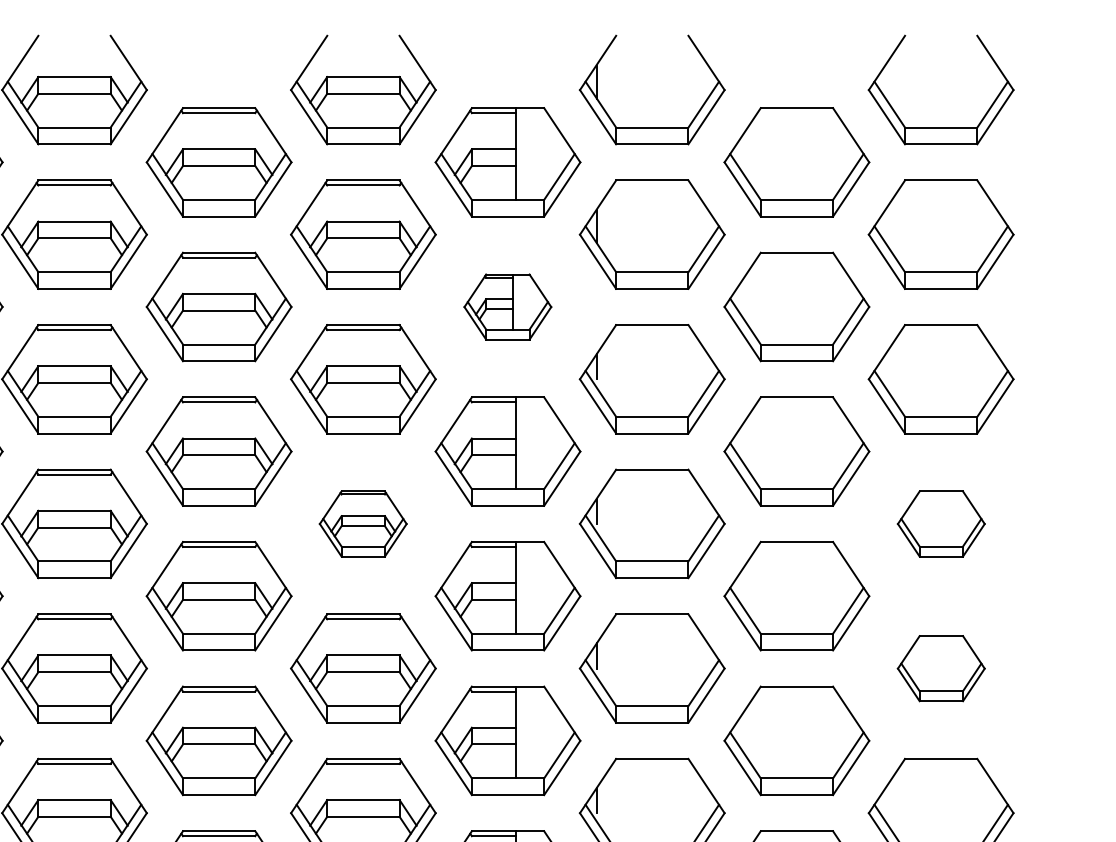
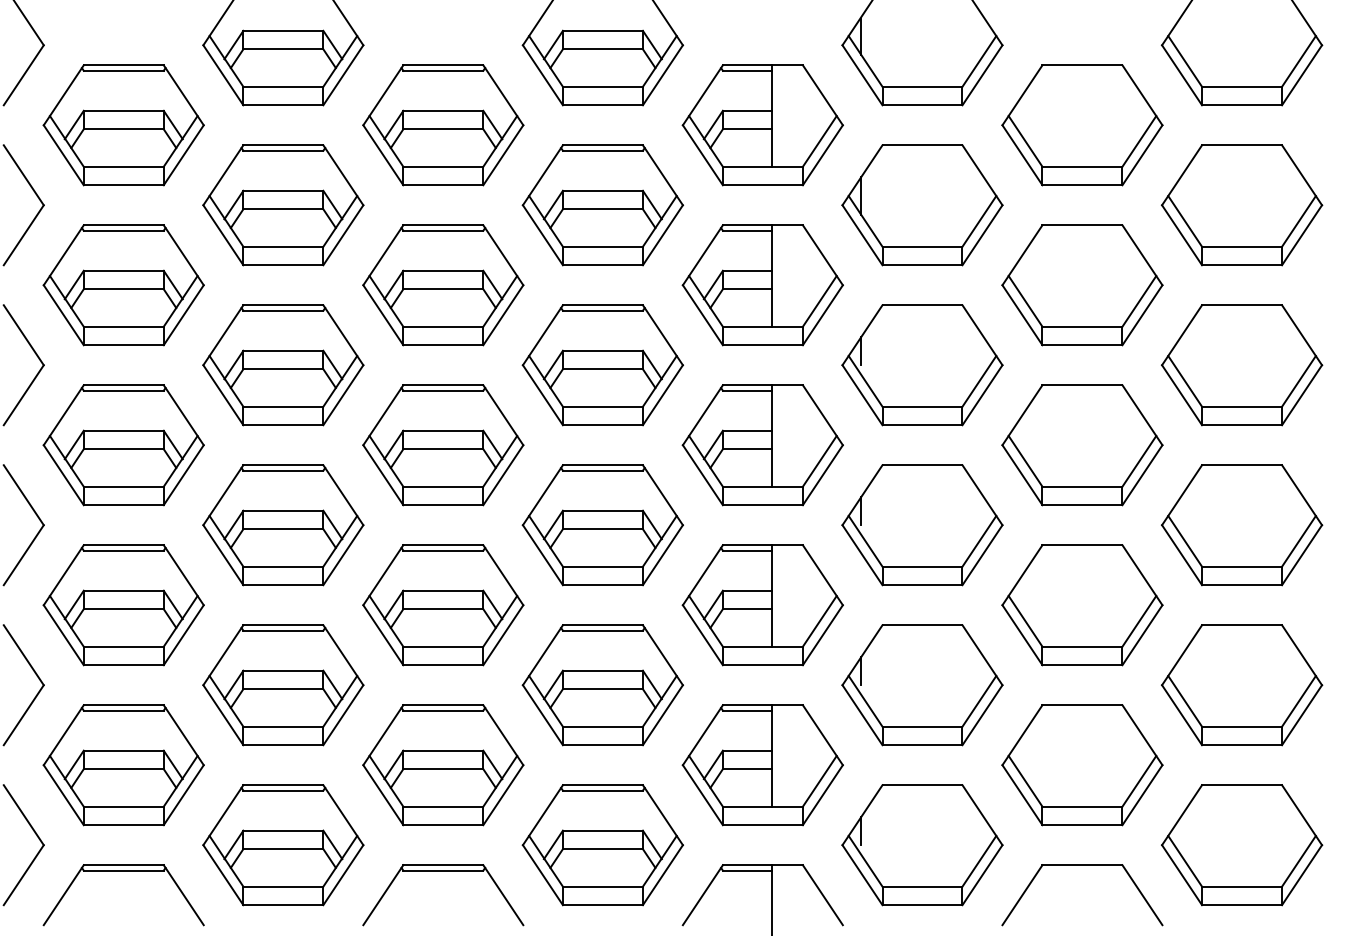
part: (507, 307) -> (762, 285), size x1.67
part: (363, 524) -> (602, 525), size x1.67
part: (941, 524) -> (1242, 525), size x1.67
part: (941, 668) -> (1242, 685), size x1.67

